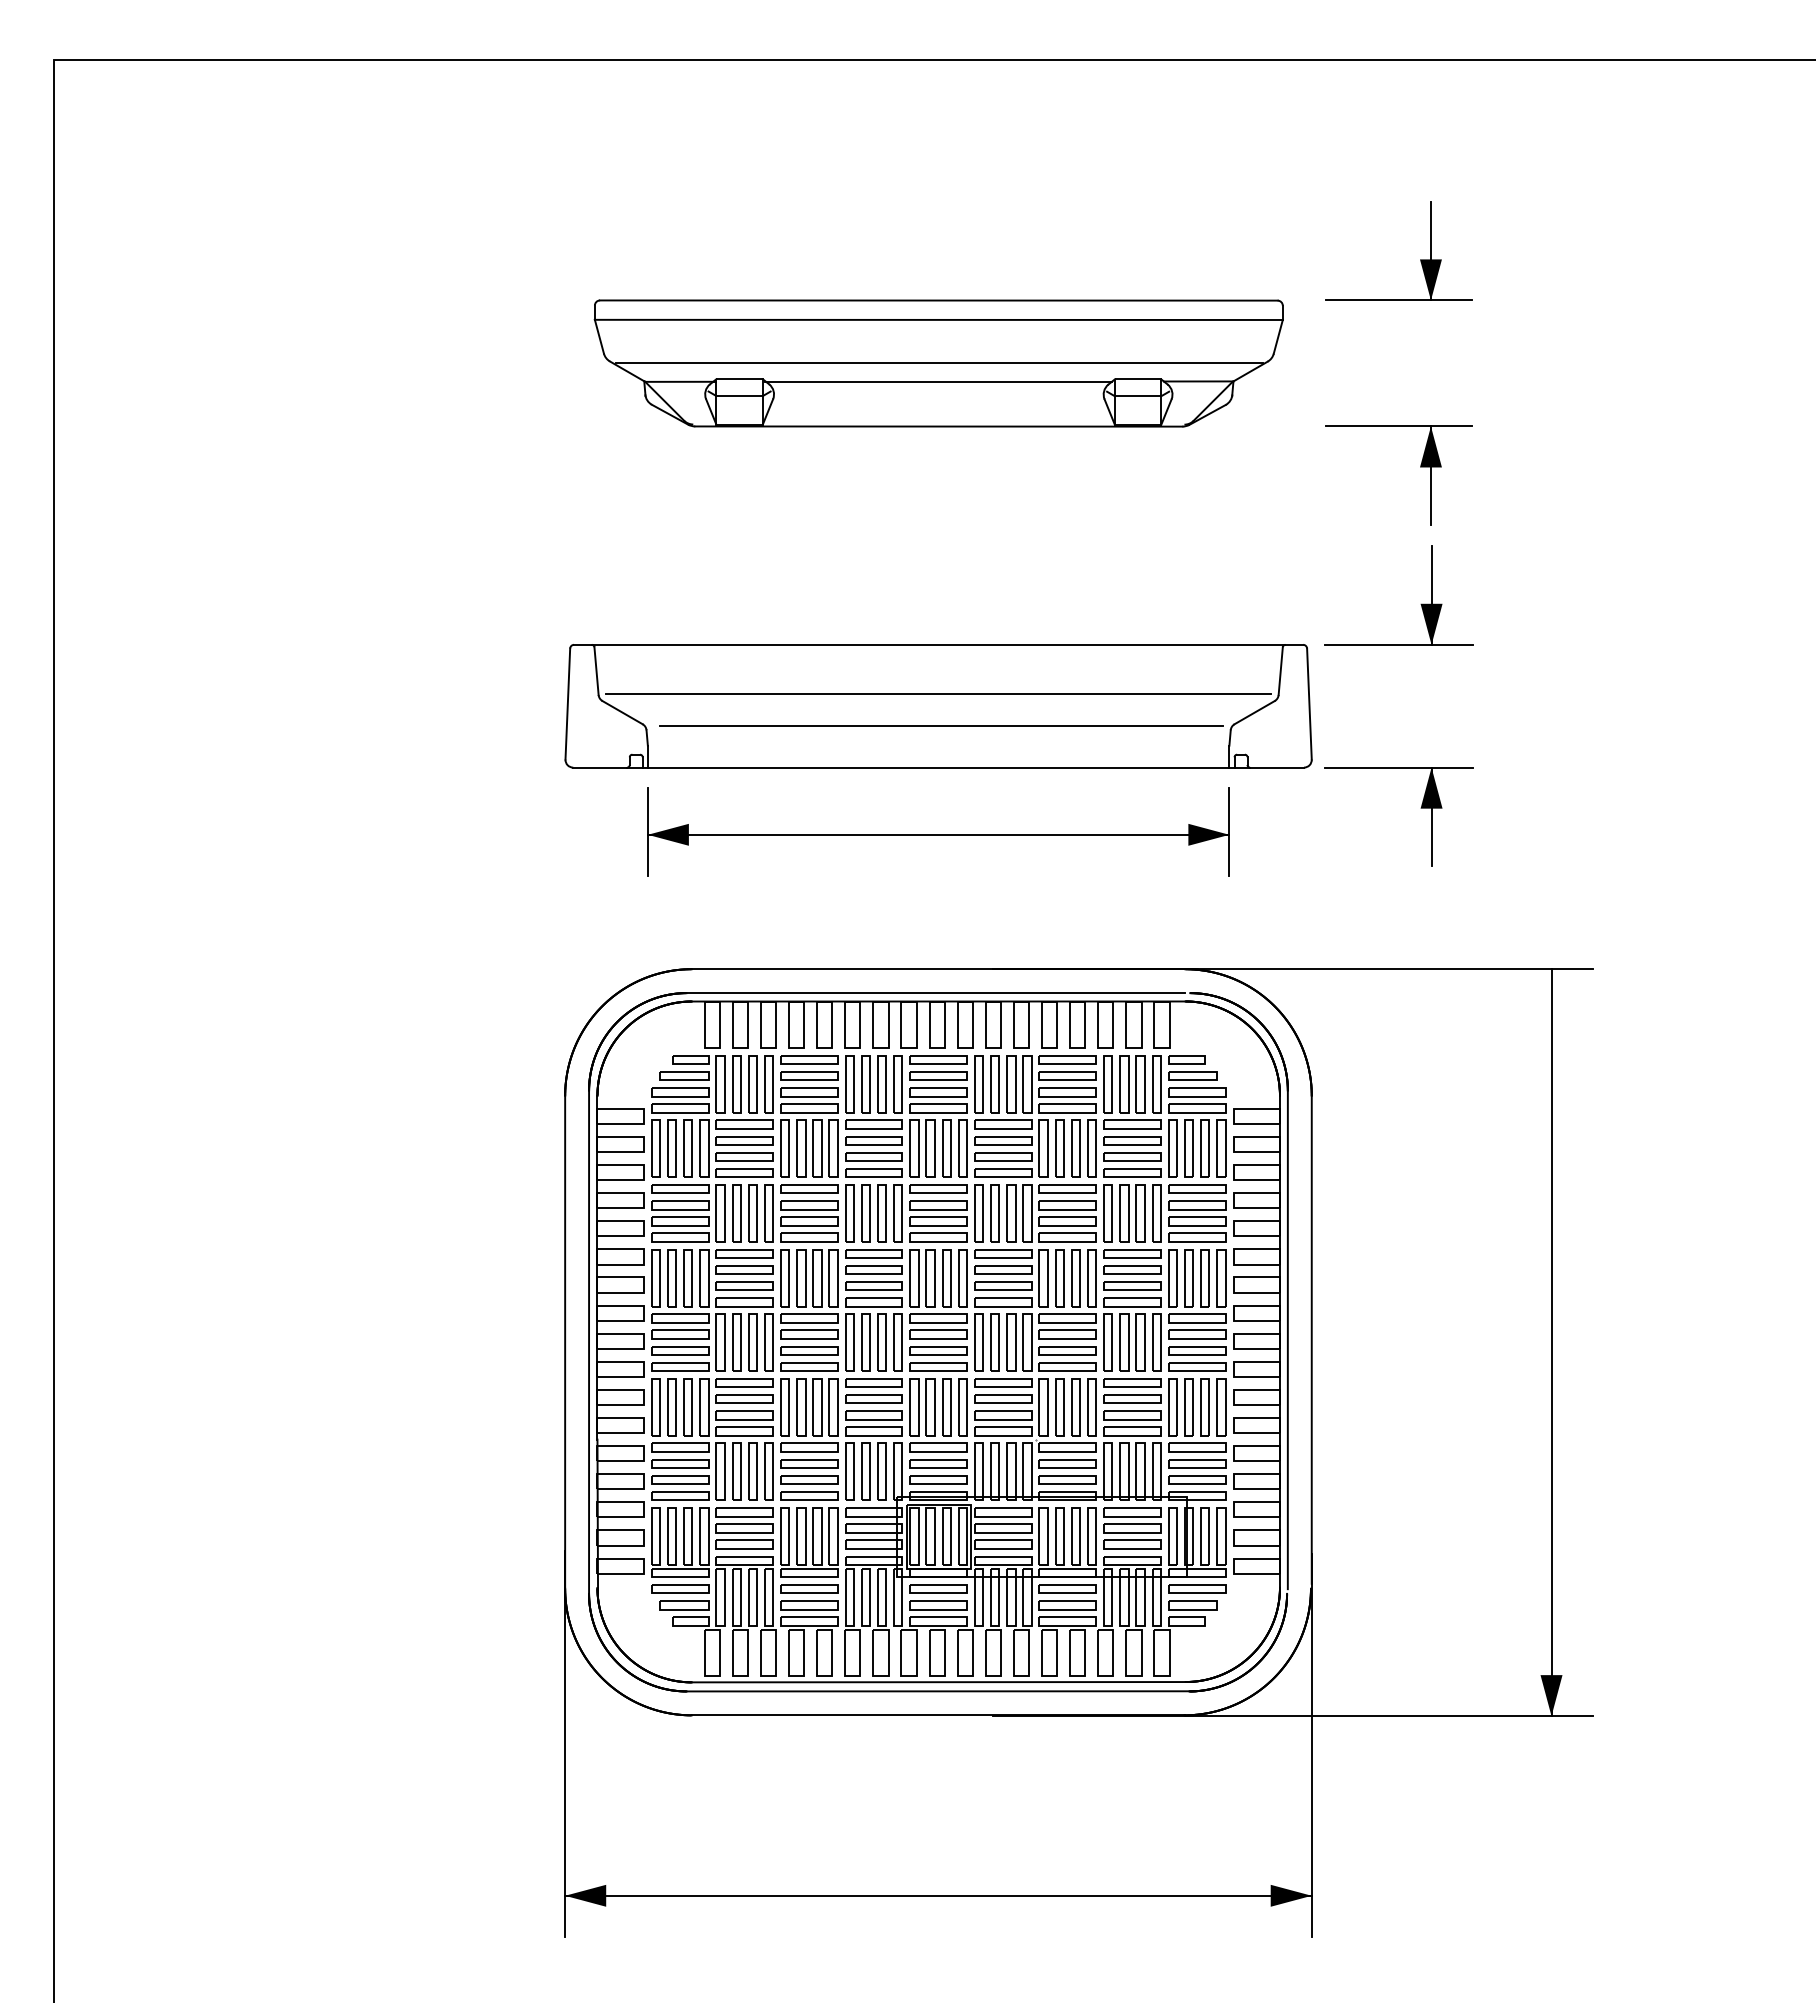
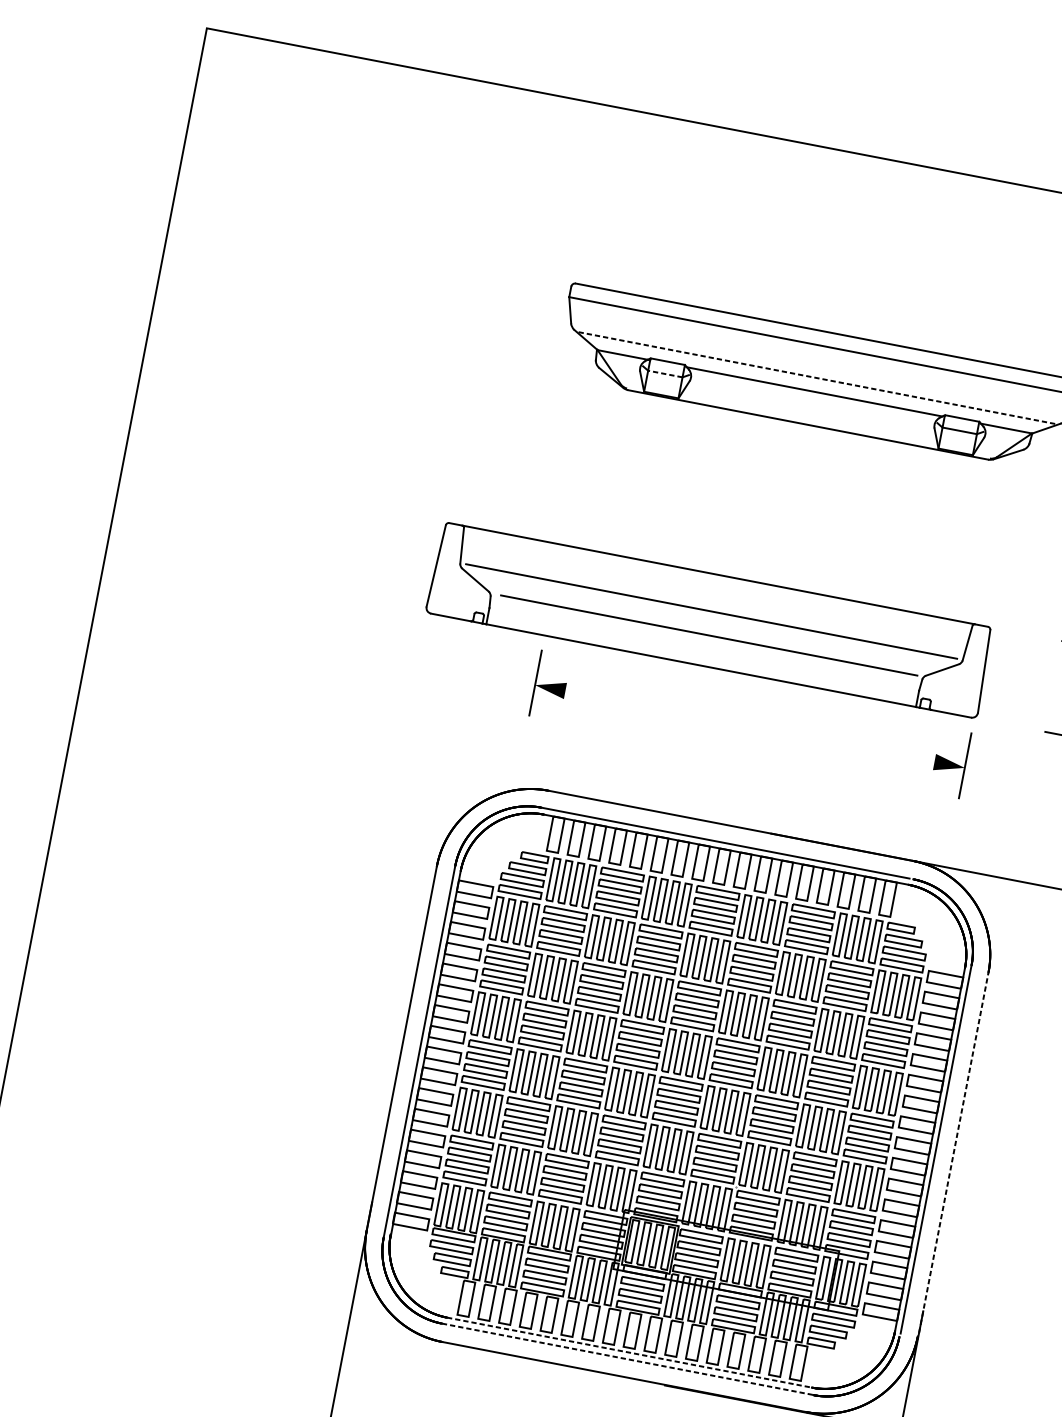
line: (939, 363) -> (817, 378), solid -> dashed
line: (739, 396) -> (665, 374), solid -> dashed
part: (938, 706) -> (709, 620), moved
line: (938, 834) -> (749, 726), removed
line: (1311, 1339) -> (953, 1152), solid -> dashed
line: (942, 1682) -> (632, 1353), solid -> dashed
line: (941, 1691) -> (630, 1359), solid -> dashed

